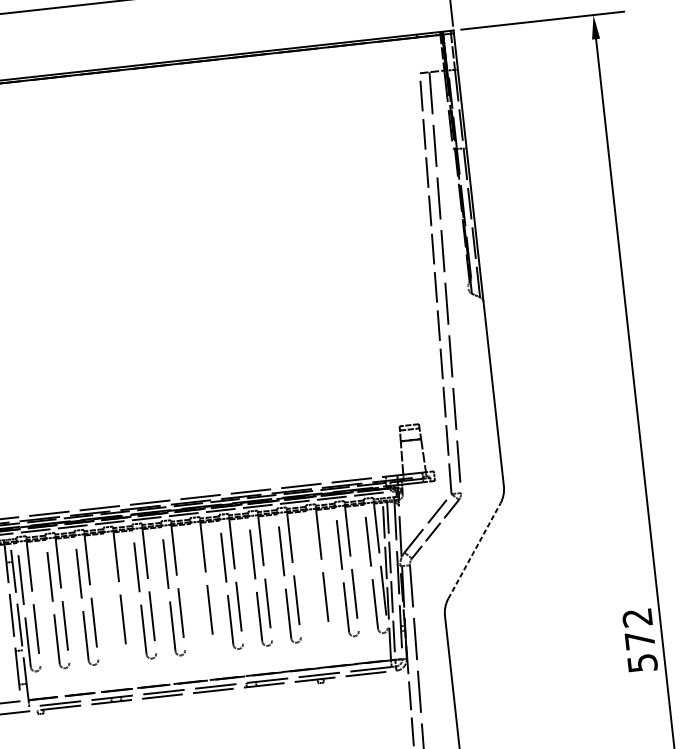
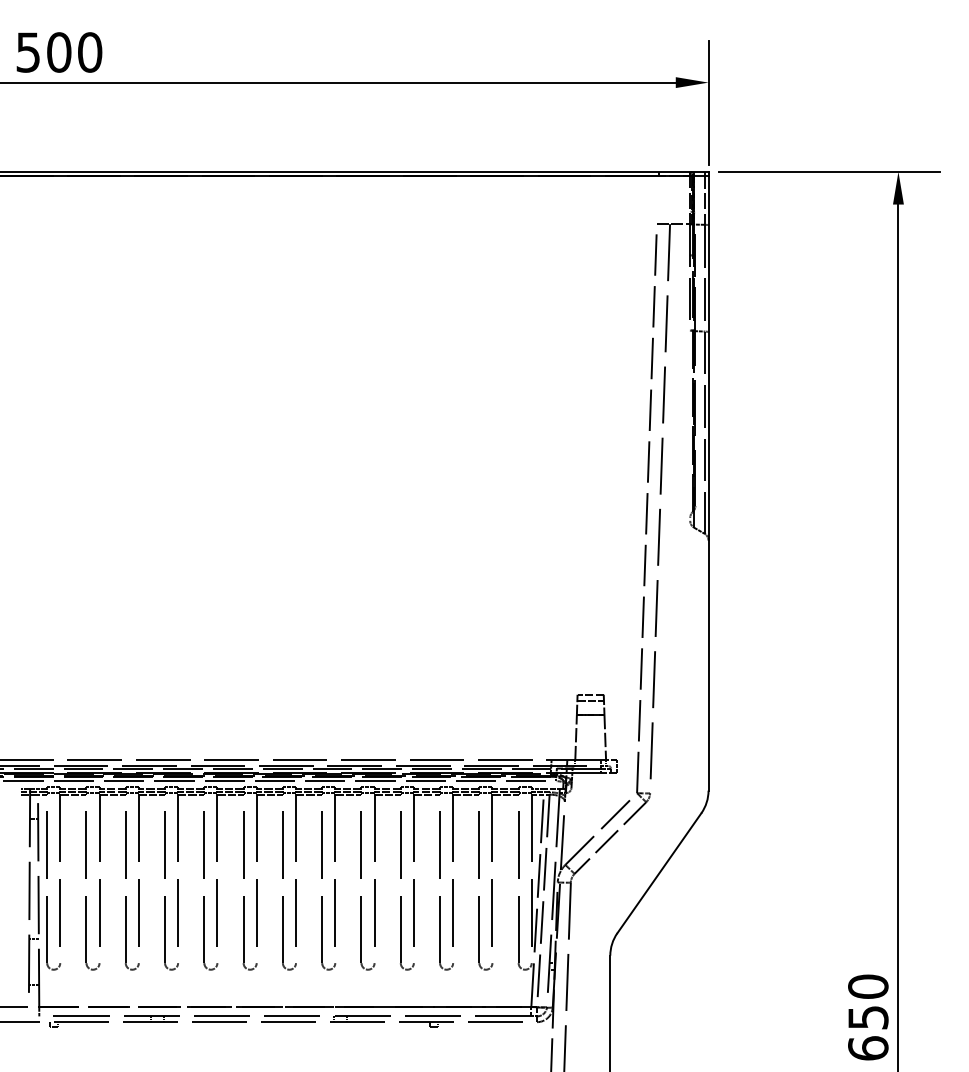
line: (474, 550) -> (659, 872), dashed -> solid
part: (315, 586) -> (440, 896), added
part: (199, 598) -> (283, 896), added
part: (112, 608) -> (165, 896), added
text: (640, 640) -> (868, 1017), 572 -> 650

